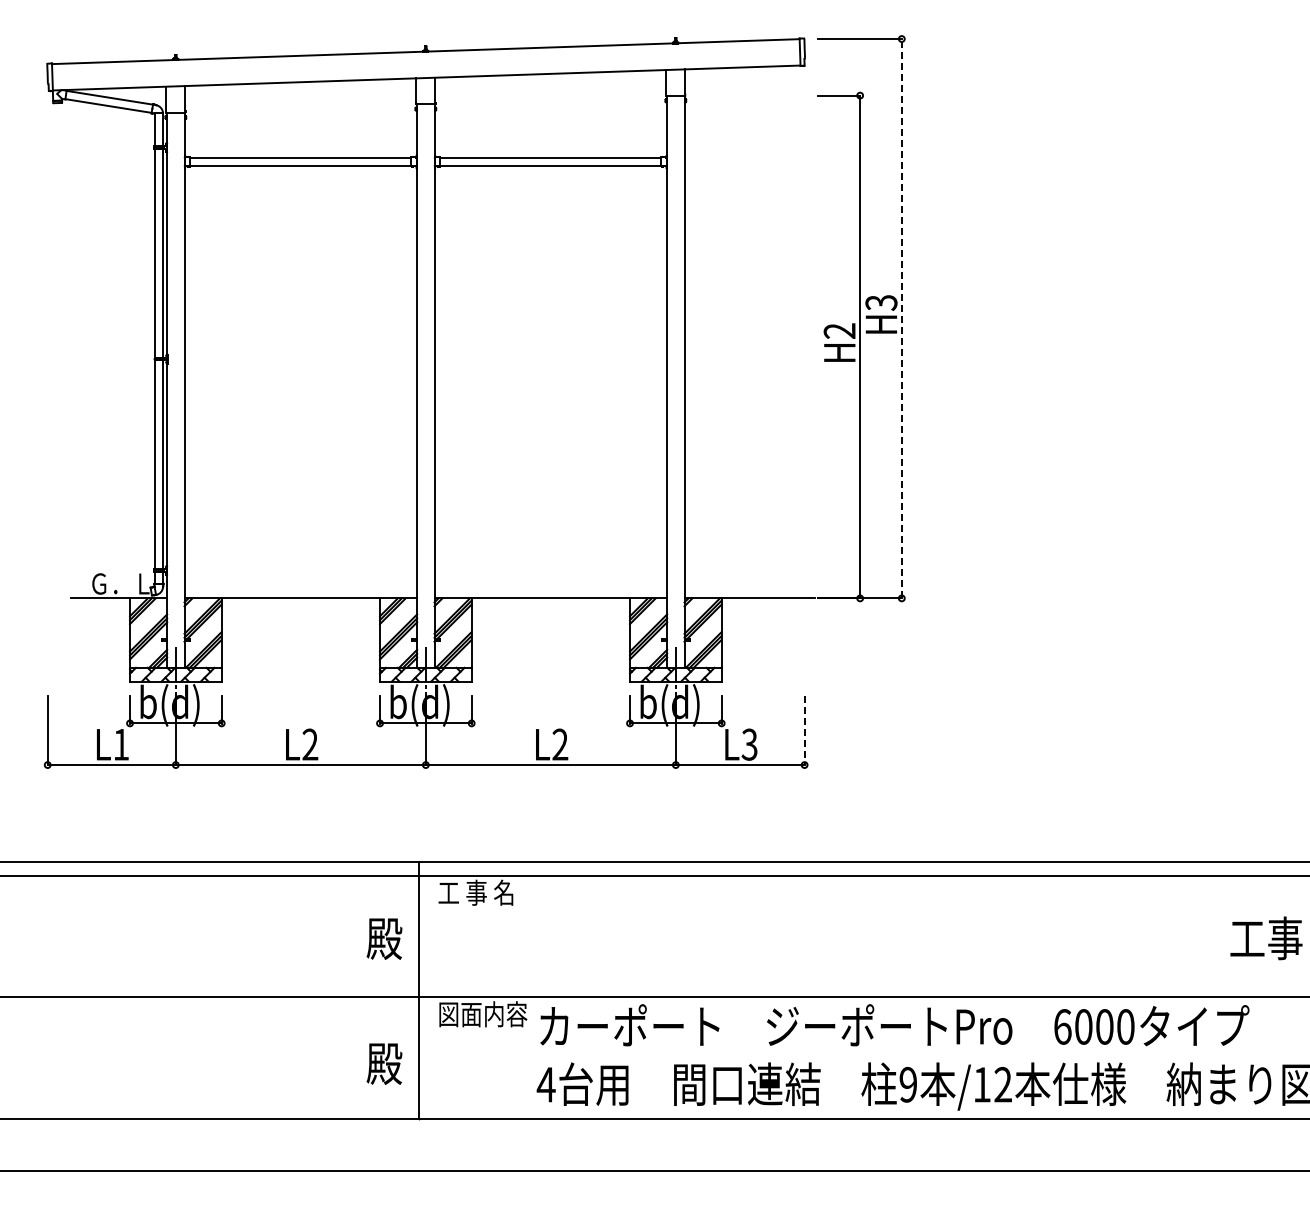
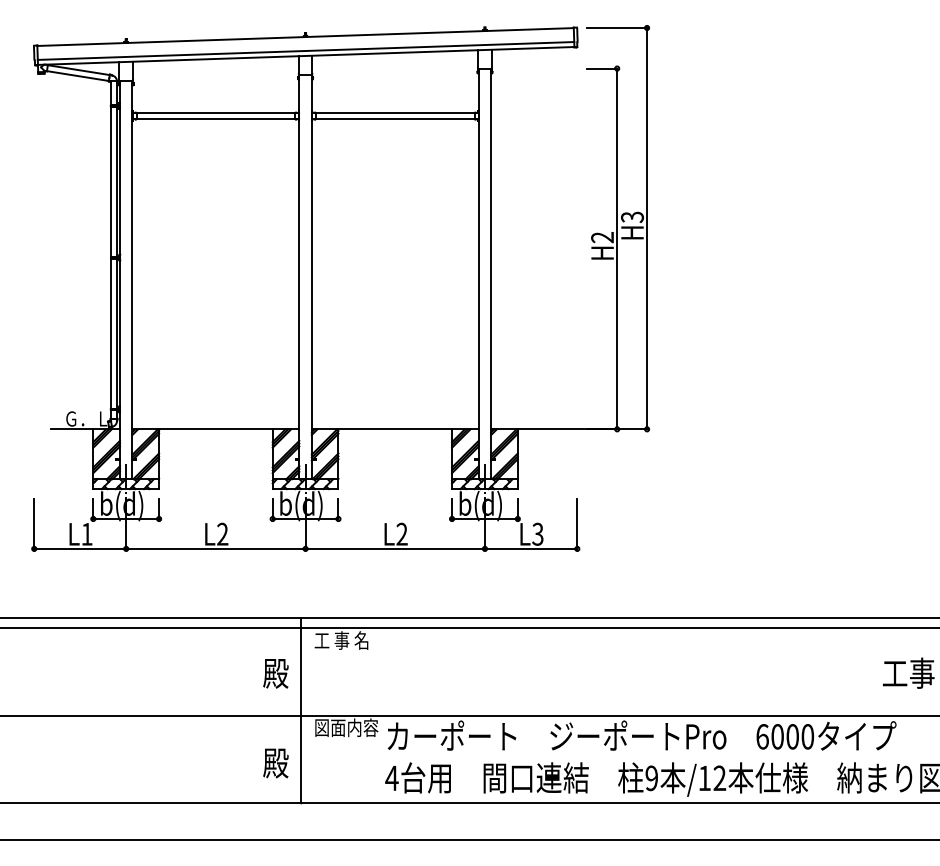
line: (426, 70) -> (306, 50), added
line: (901, 318) -> (646, 228), dashed -> solid
line: (804, 730) -> (577, 524), dashed -> solid

